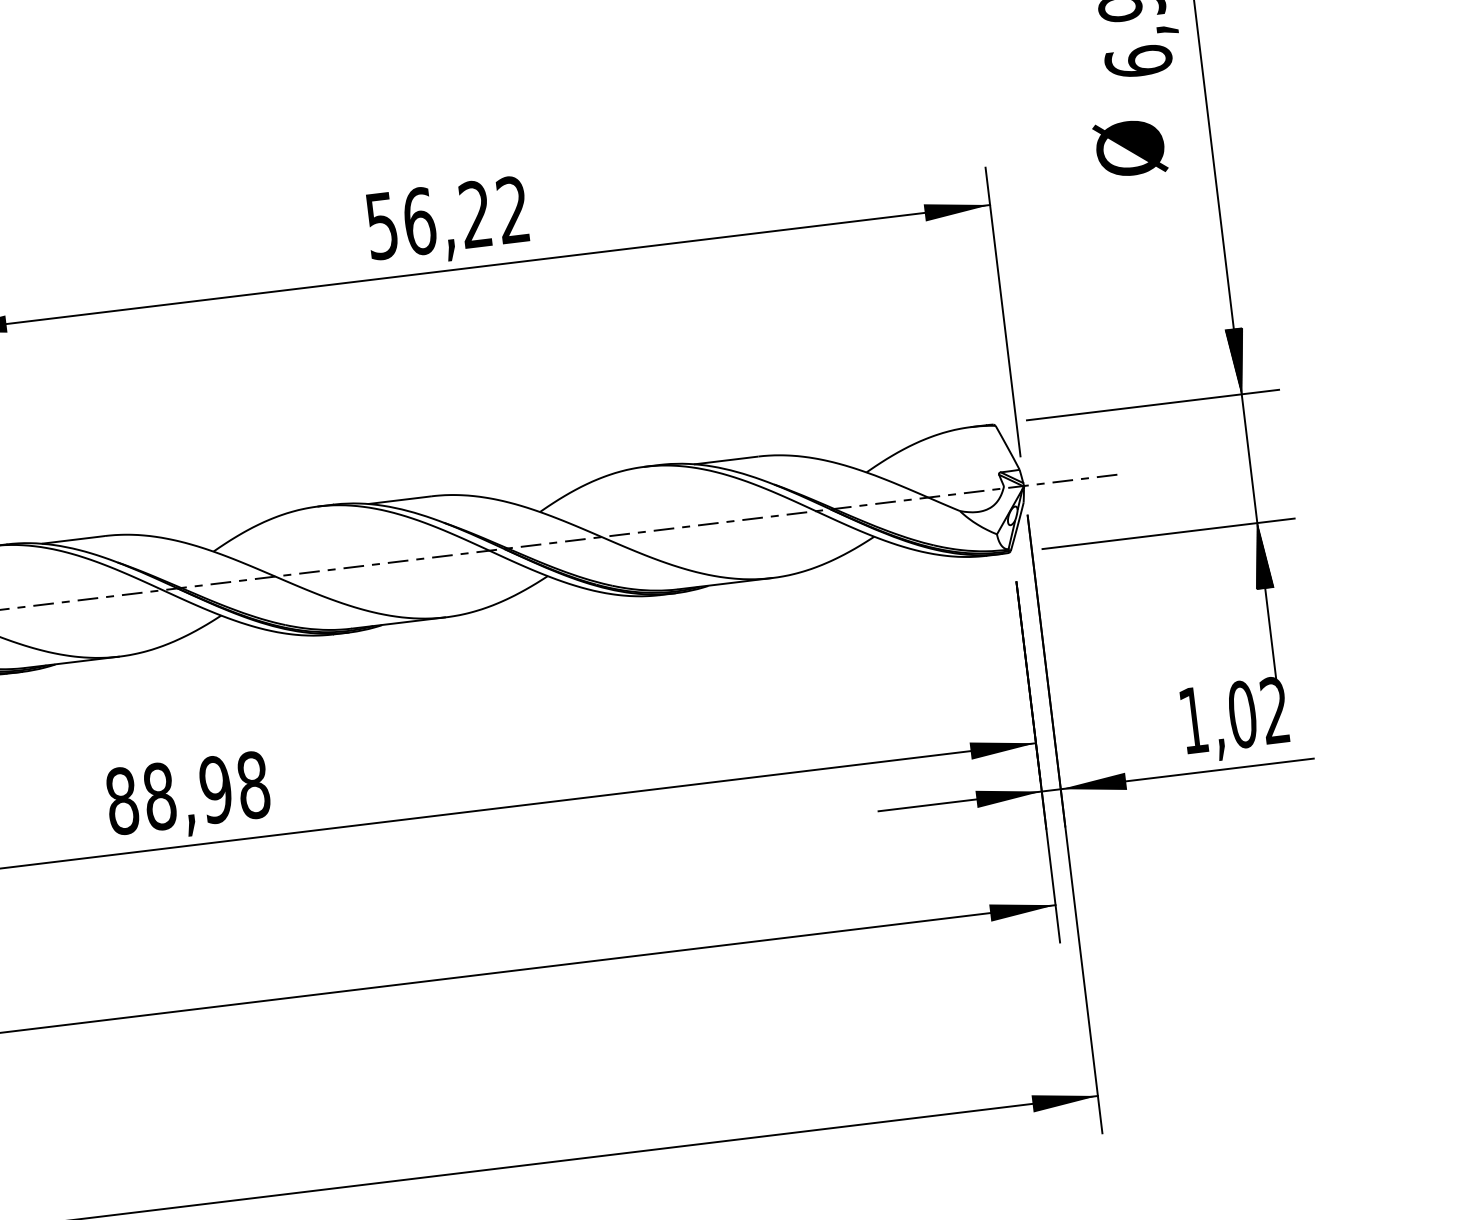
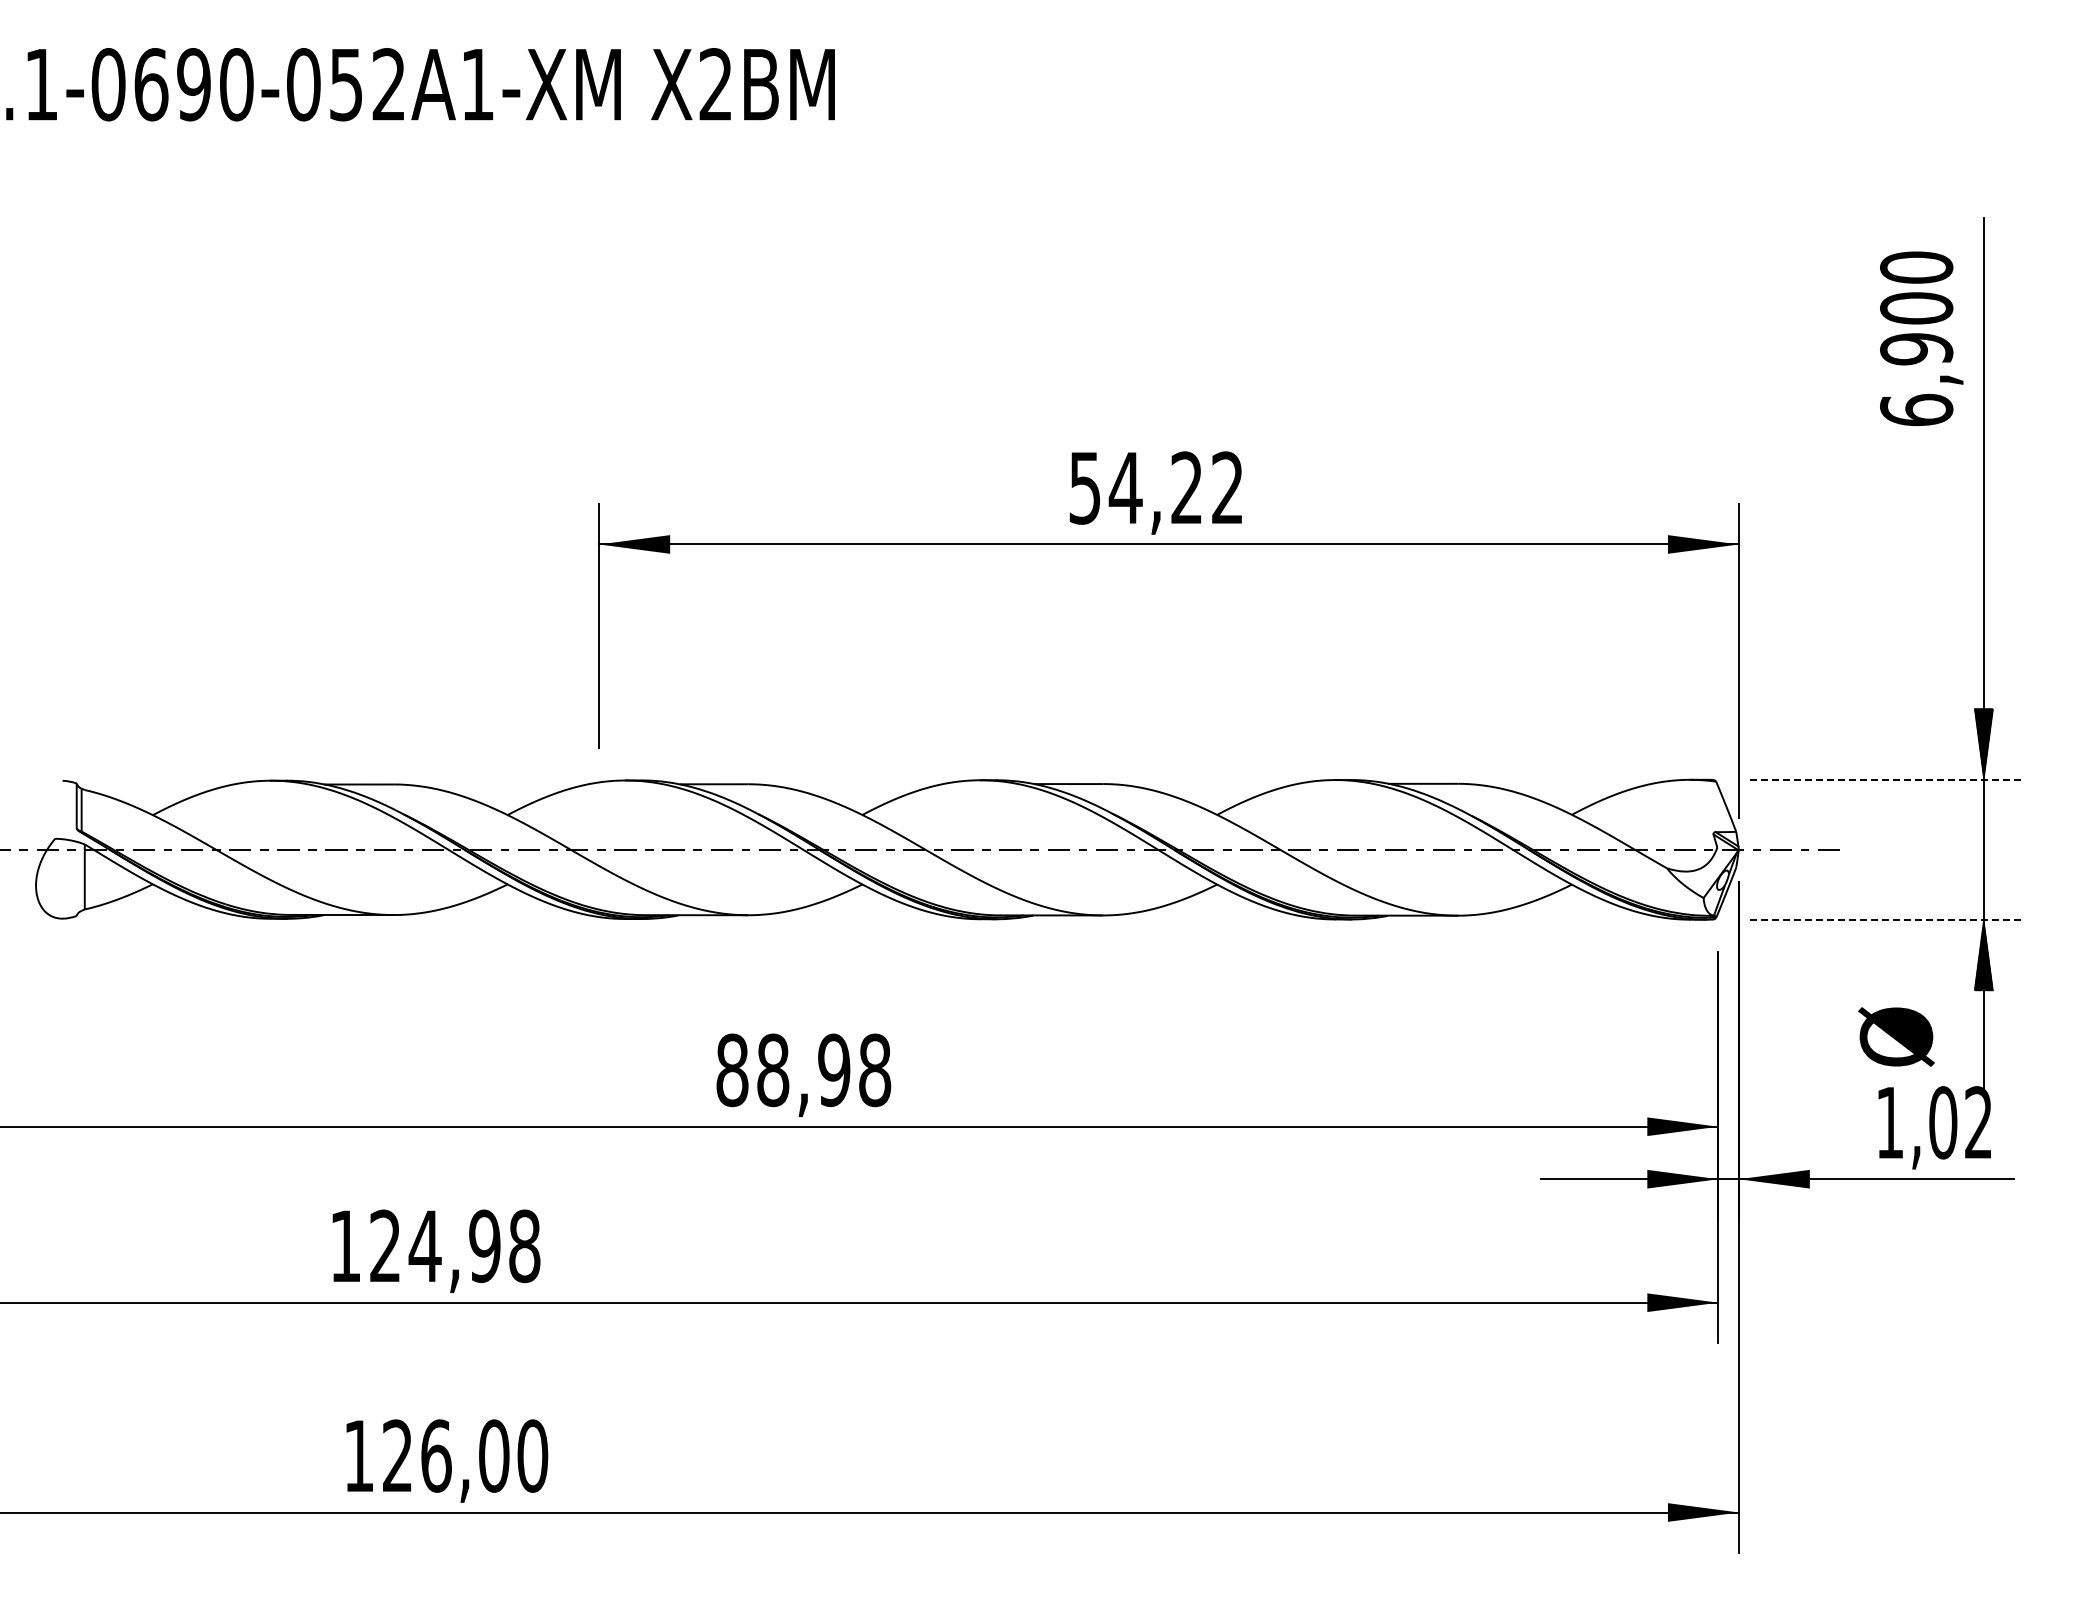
text: (1130, 147) -> (1896, 1036), moved
text: (419, 220) -> (1125, 487), 56,22 -> 54,22
line: (1153, 404) -> (1887, 779), solid -> dashed
line: (1168, 533) -> (1887, 919), solid -> dashed

